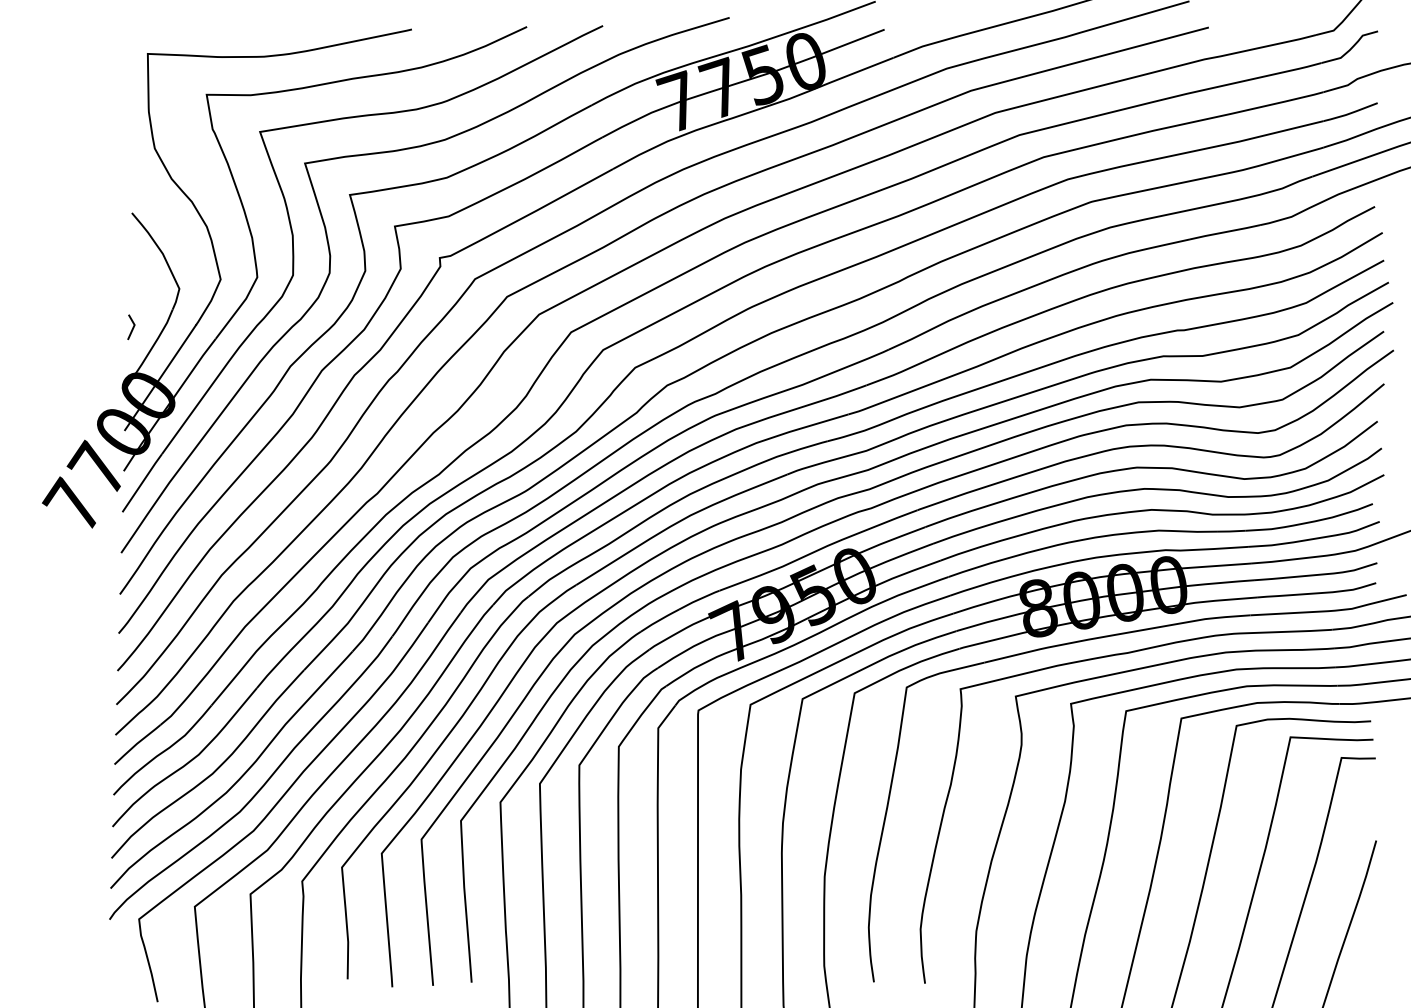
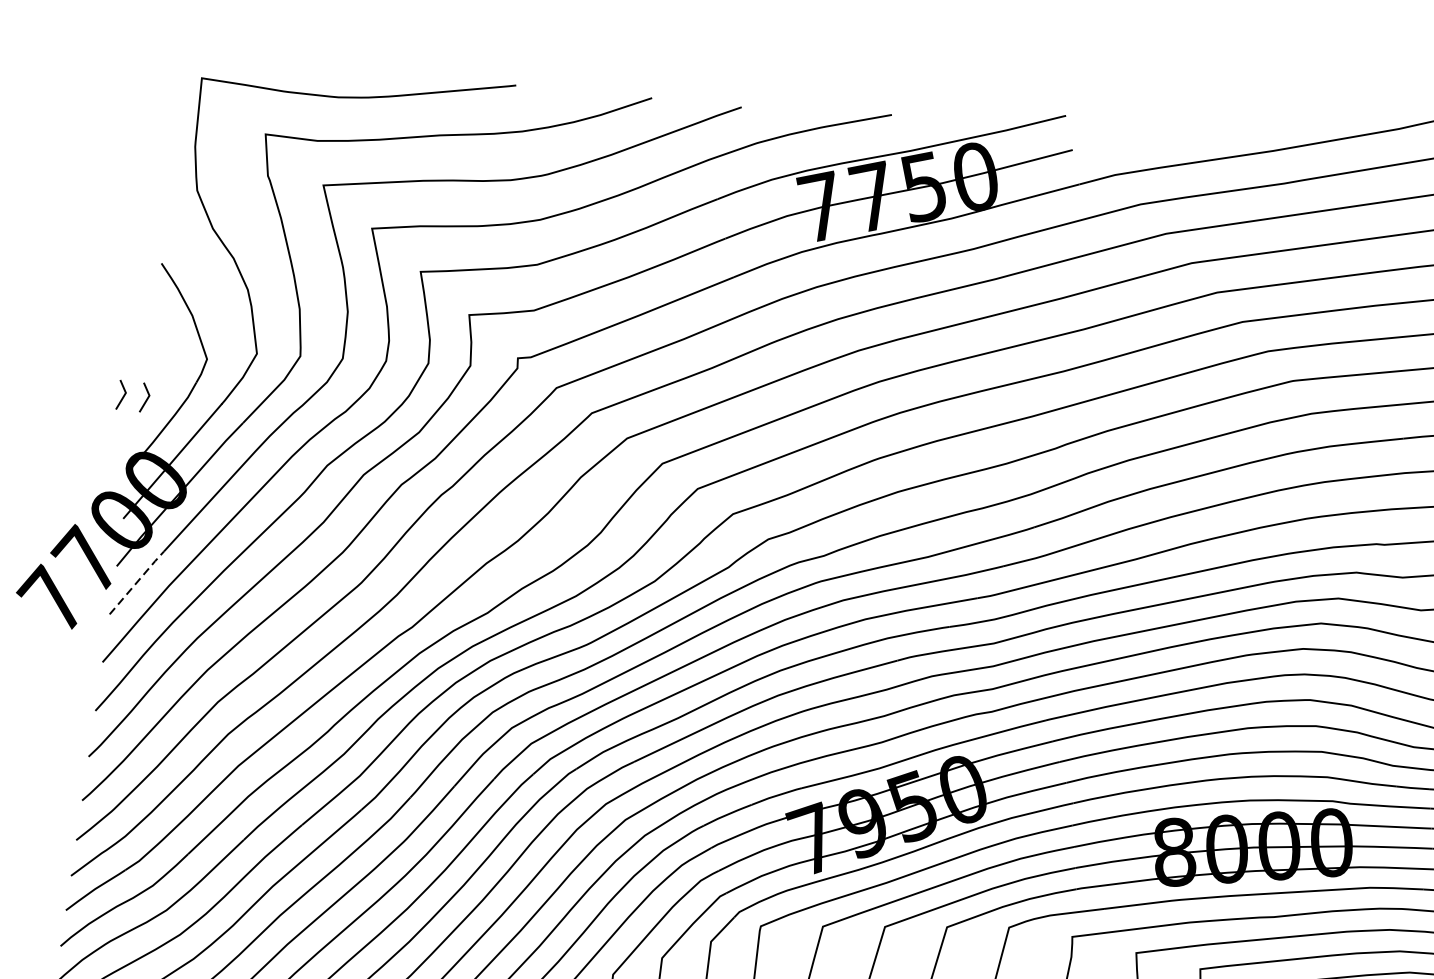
line: (112, 327) -> (123, 395), added
line: (142, 483) -> (137, 583), solid -> dashed

